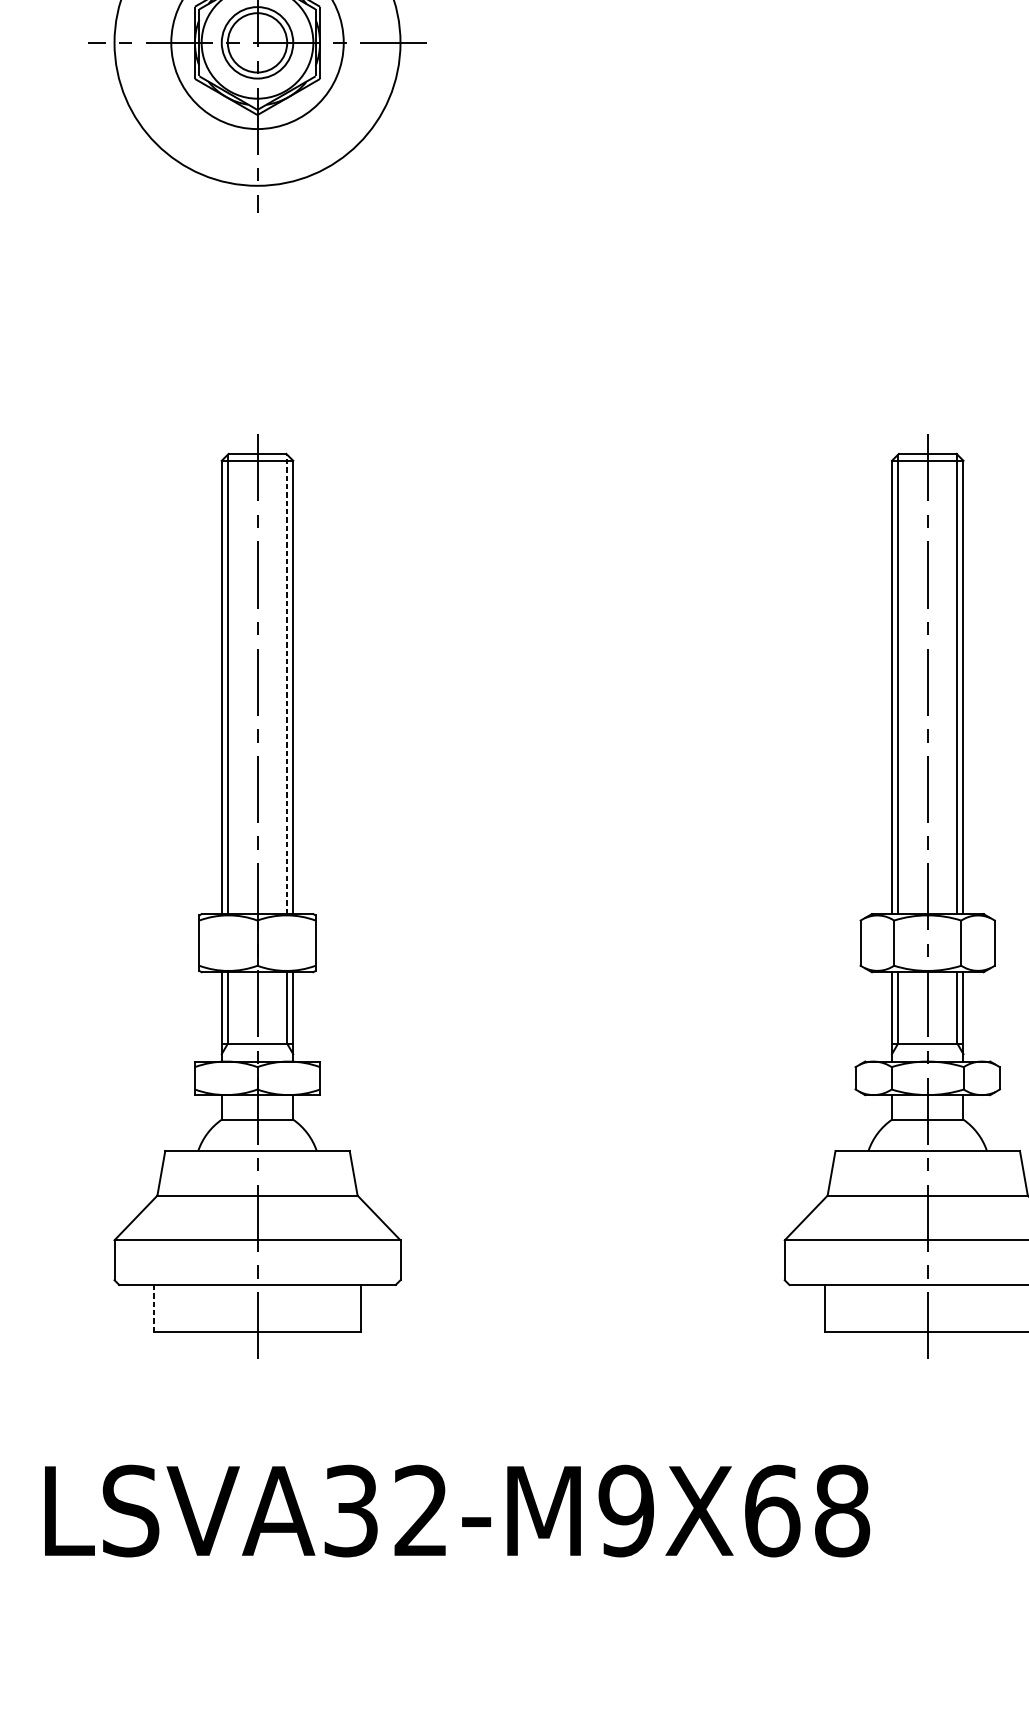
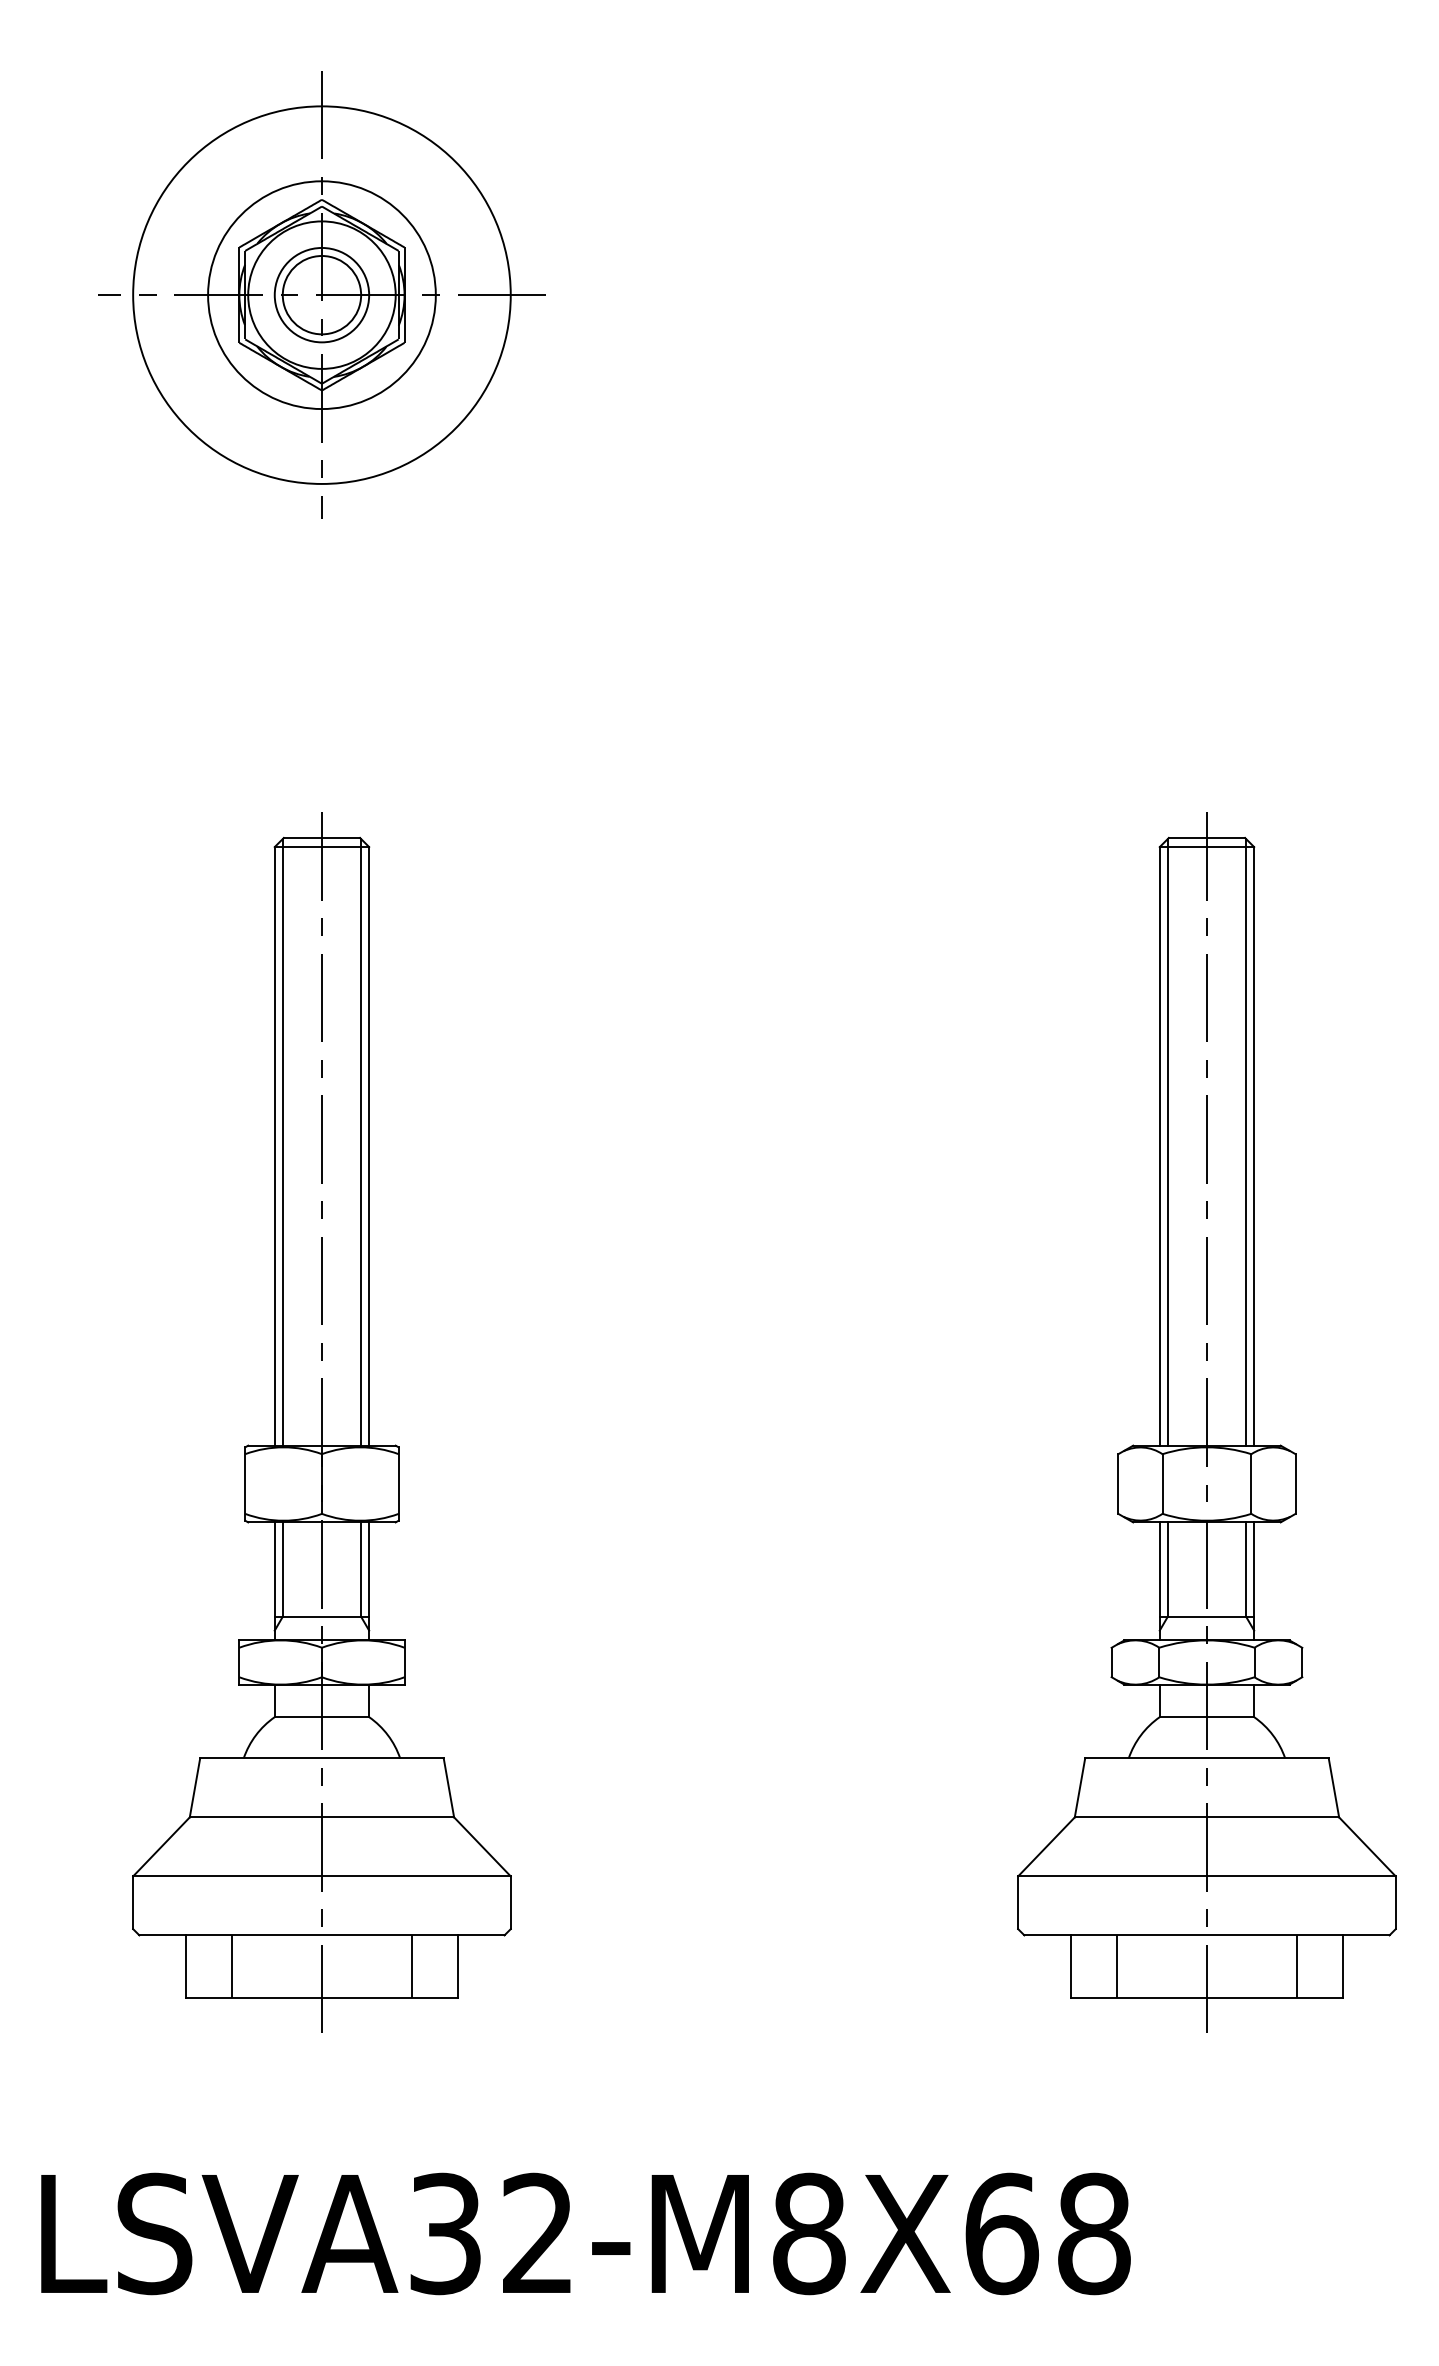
line: (287, 683) -> (361, 1141), dashed -> solid
line: (189, 1308) -> (231, 1966), added
line: (326, 1308) -> (412, 1966), added
line: (859, 1308) -> (1116, 1966), added
line: (996, 1308) -> (1297, 1966), added
line: (154, 1309) -> (185, 1967), dashed -> solid
text: (625, 1510) -> (808, 2233), LSVA32-M9X68 -> LSVA32-M8X68

